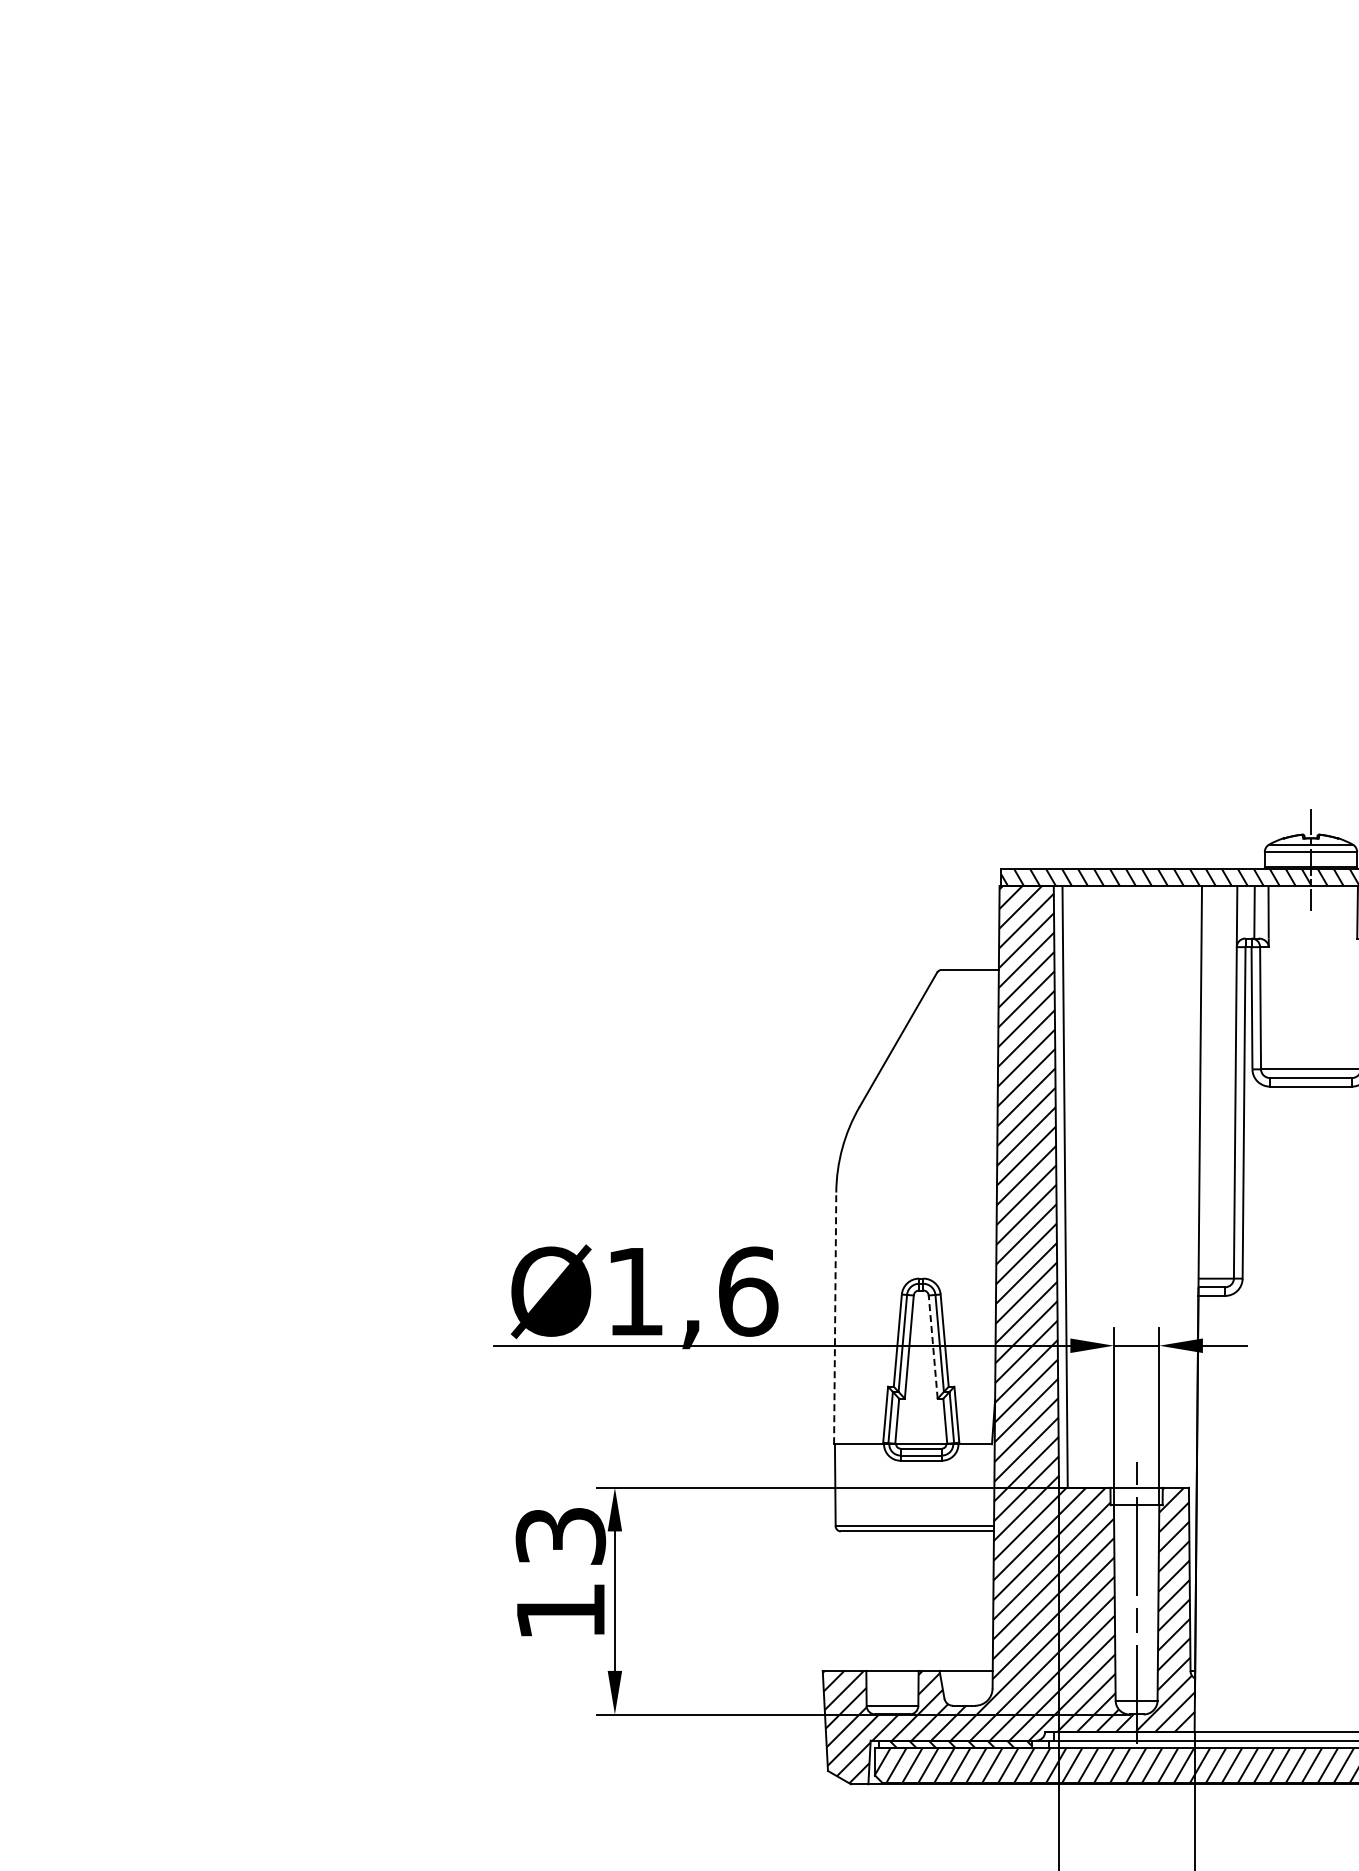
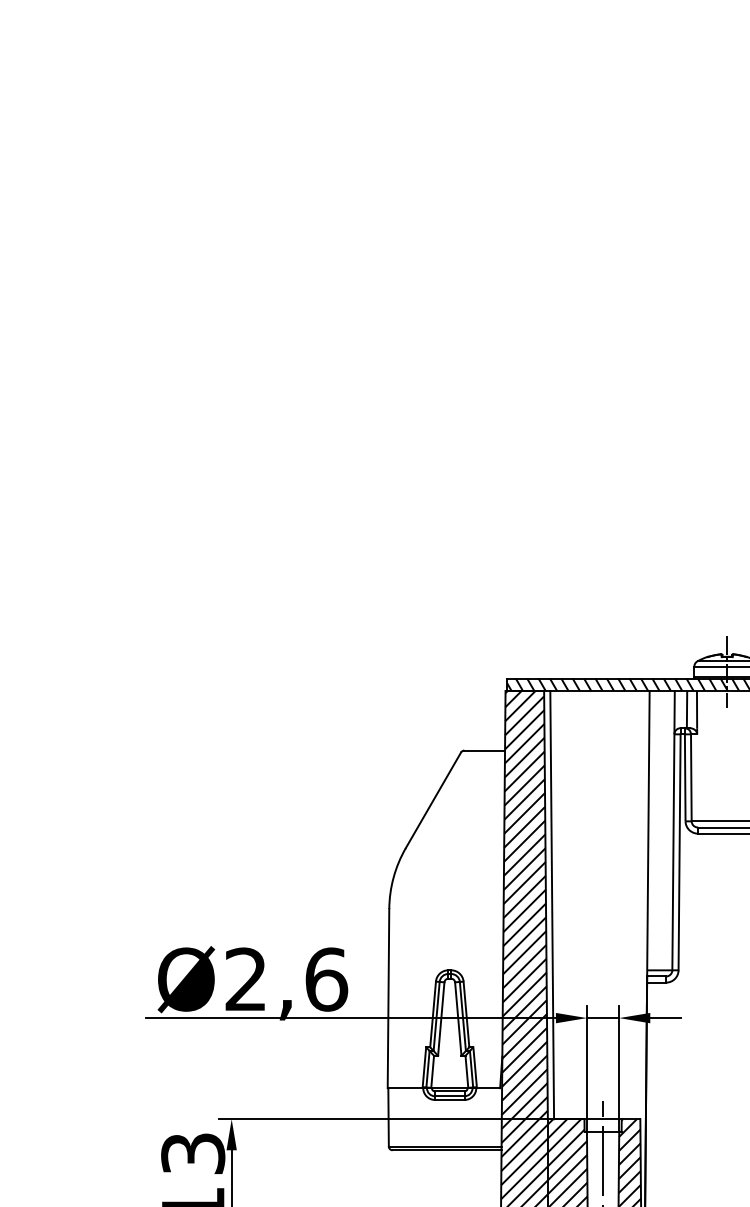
text: (634, 1290) -> (245, 978), Ø1,6 -> Ø2,6
line: (835, 1318) -> (388, 998), dashed -> solid
line: (933, 1347) -> (458, 1019), dashed -> solid

